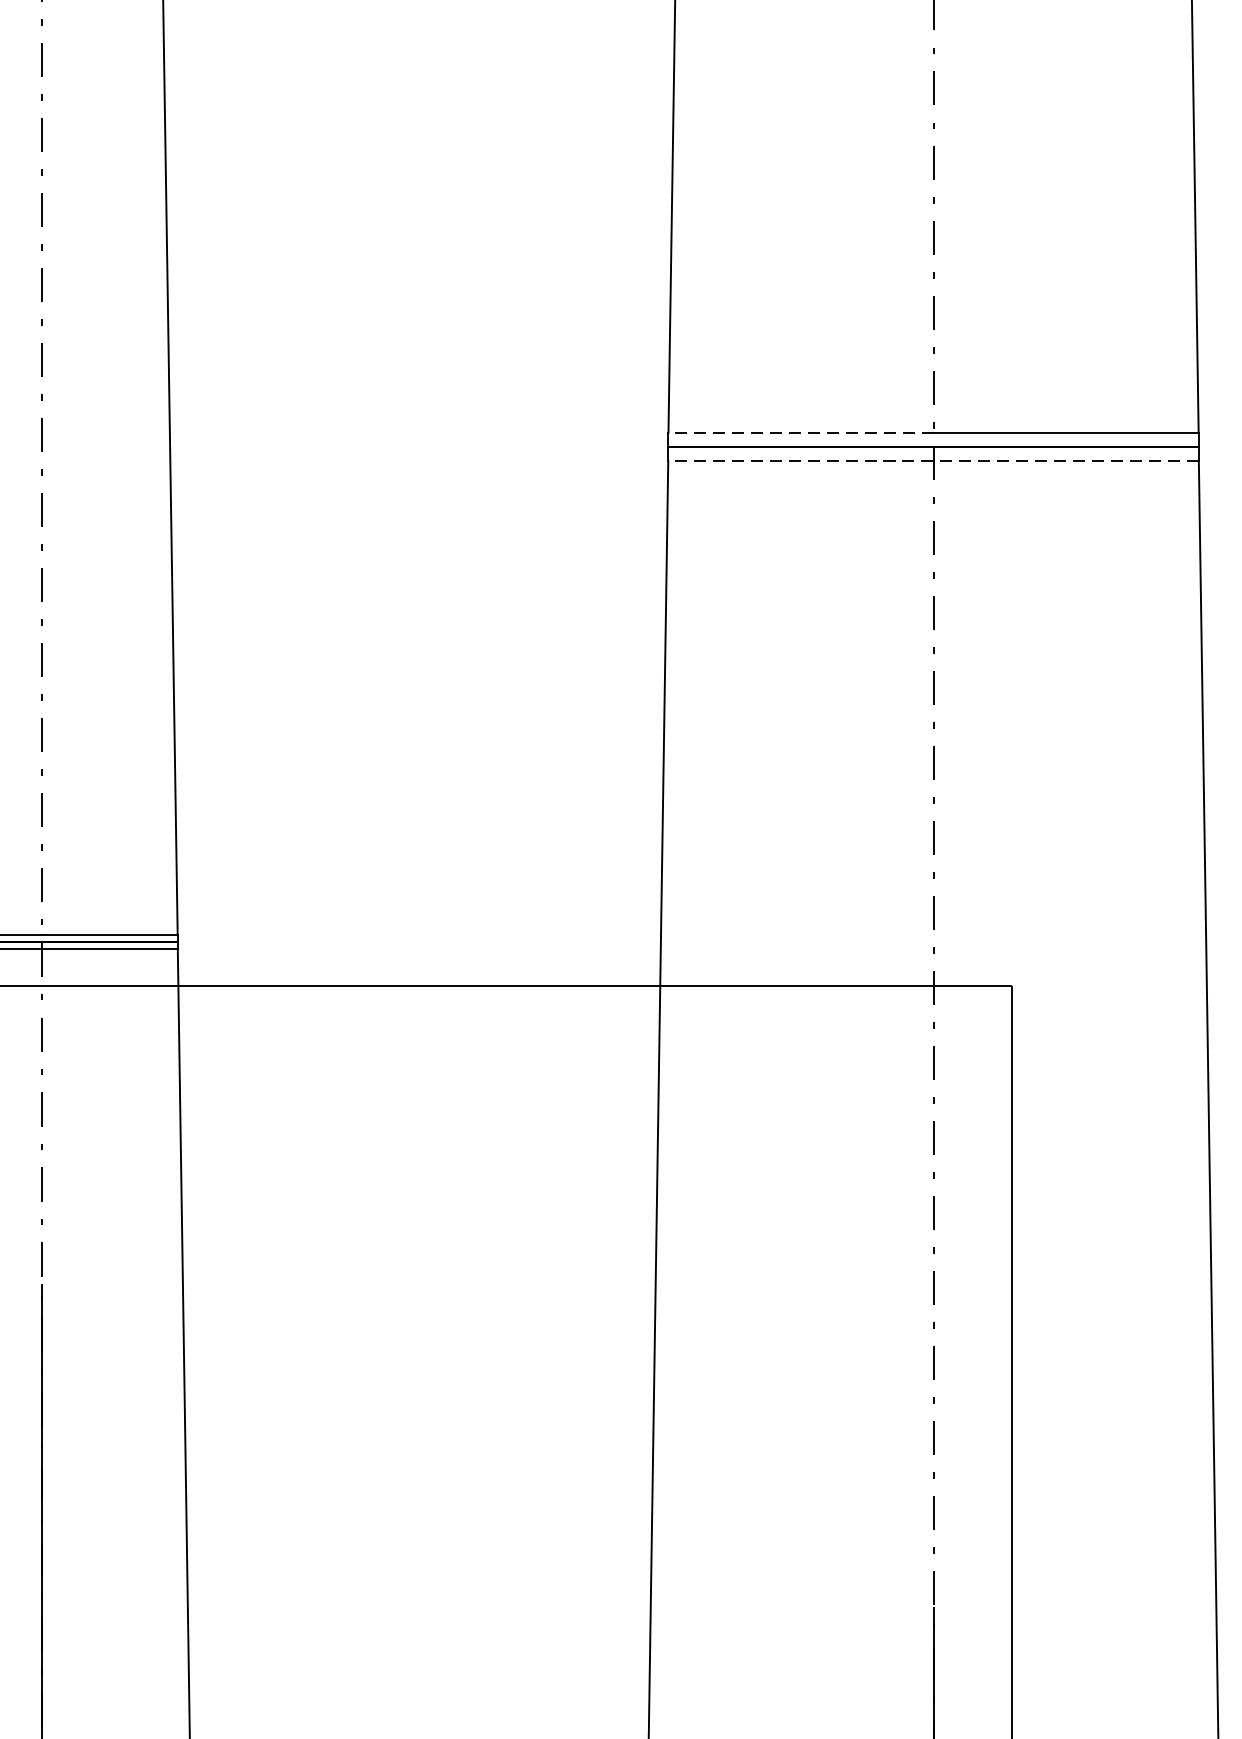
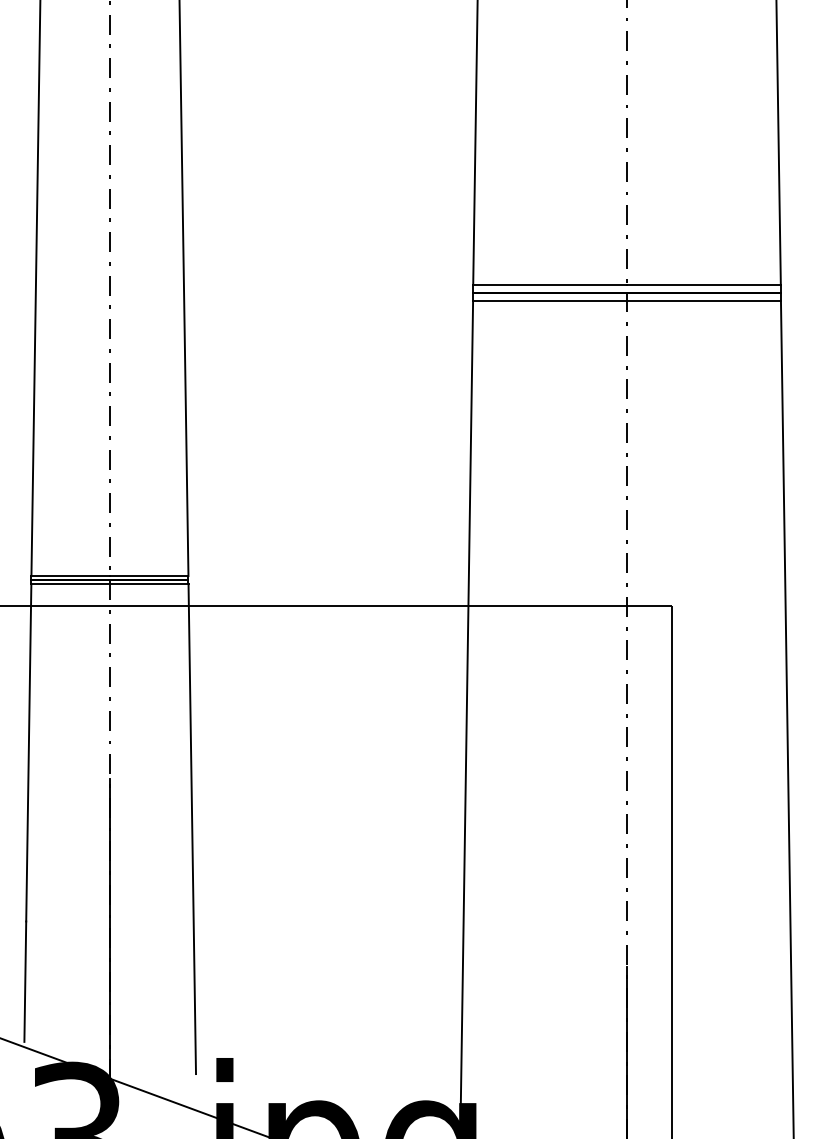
line: (801, 432) -> (550, 284), dashed -> solid
line: (934, 460) -> (627, 300), dashed -> solid

